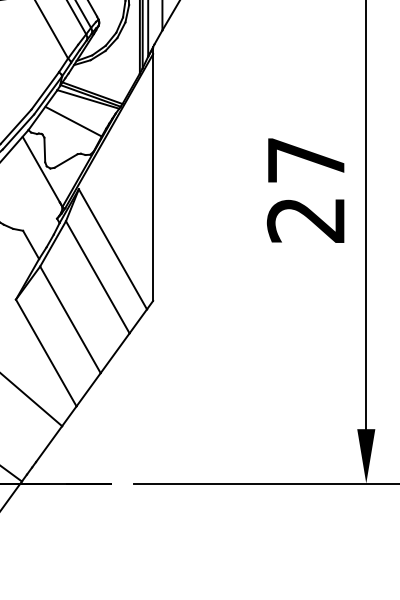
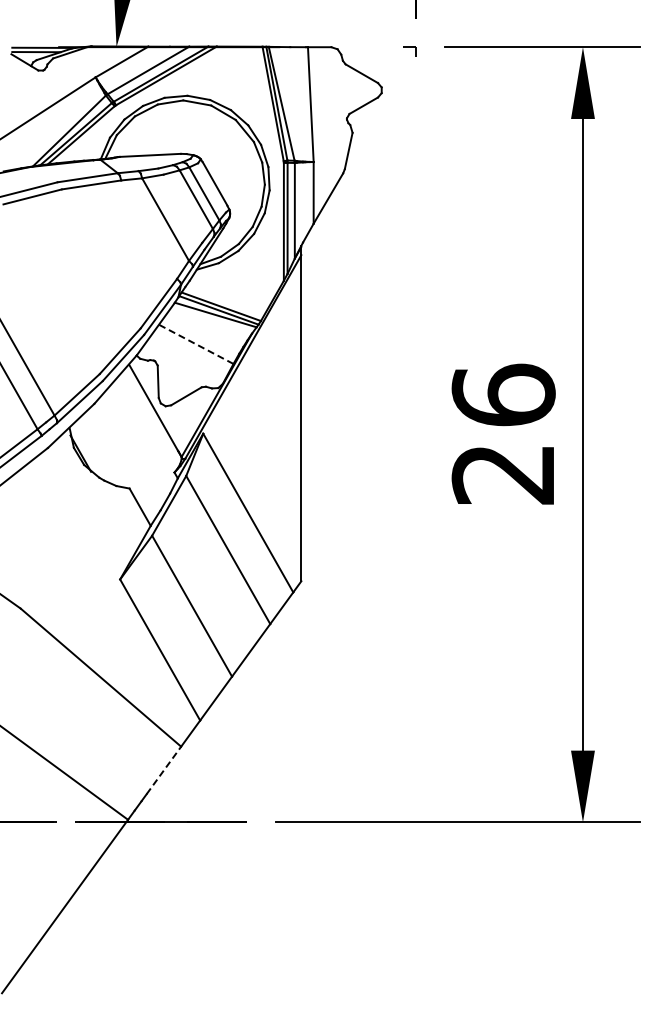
line: (73, 121) -> (196, 344), solid -> dashed
text: (306, 159) -> (503, 394), 27 -> 26
line: (49, 444) -> (164, 770), solid -> dashed

